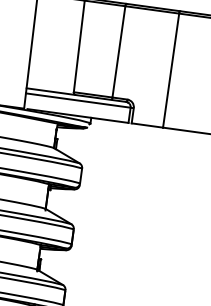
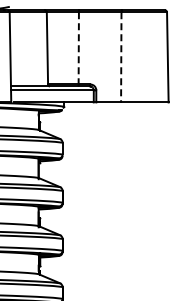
line: (118, 52) -> (78, 48), solid -> dashed
line: (171, 70) -> (121, 57), solid -> dashed

